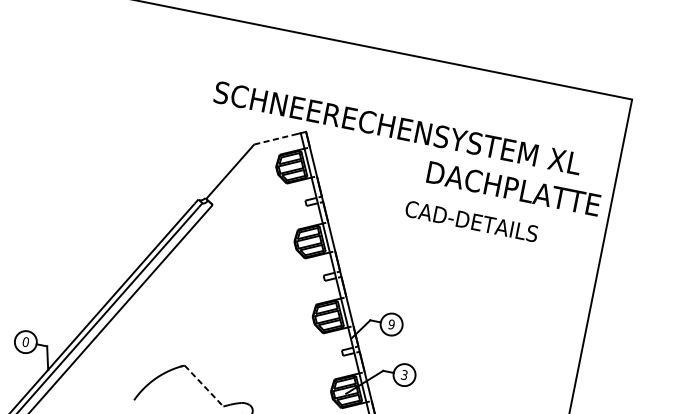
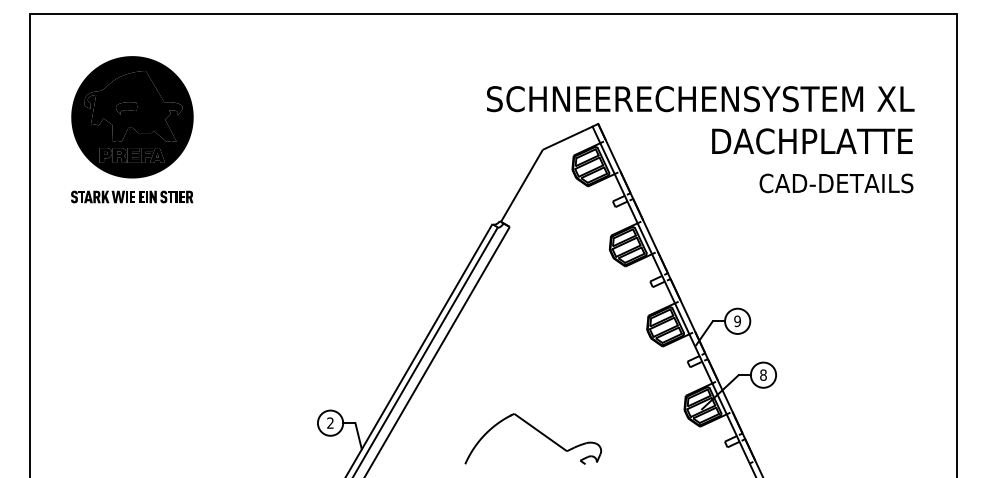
line: (273, 140) -> (563, 140), dashed -> solid
text: (513, 188) -> (812, 141), moved
text: (471, 221) -> (836, 183), moved
text: (25, 341) -> (330, 422), 0 -> 2
text: (404, 374) -> (763, 374), 3 -> 8
line: (204, 386) -> (541, 432), dashed -> solid

